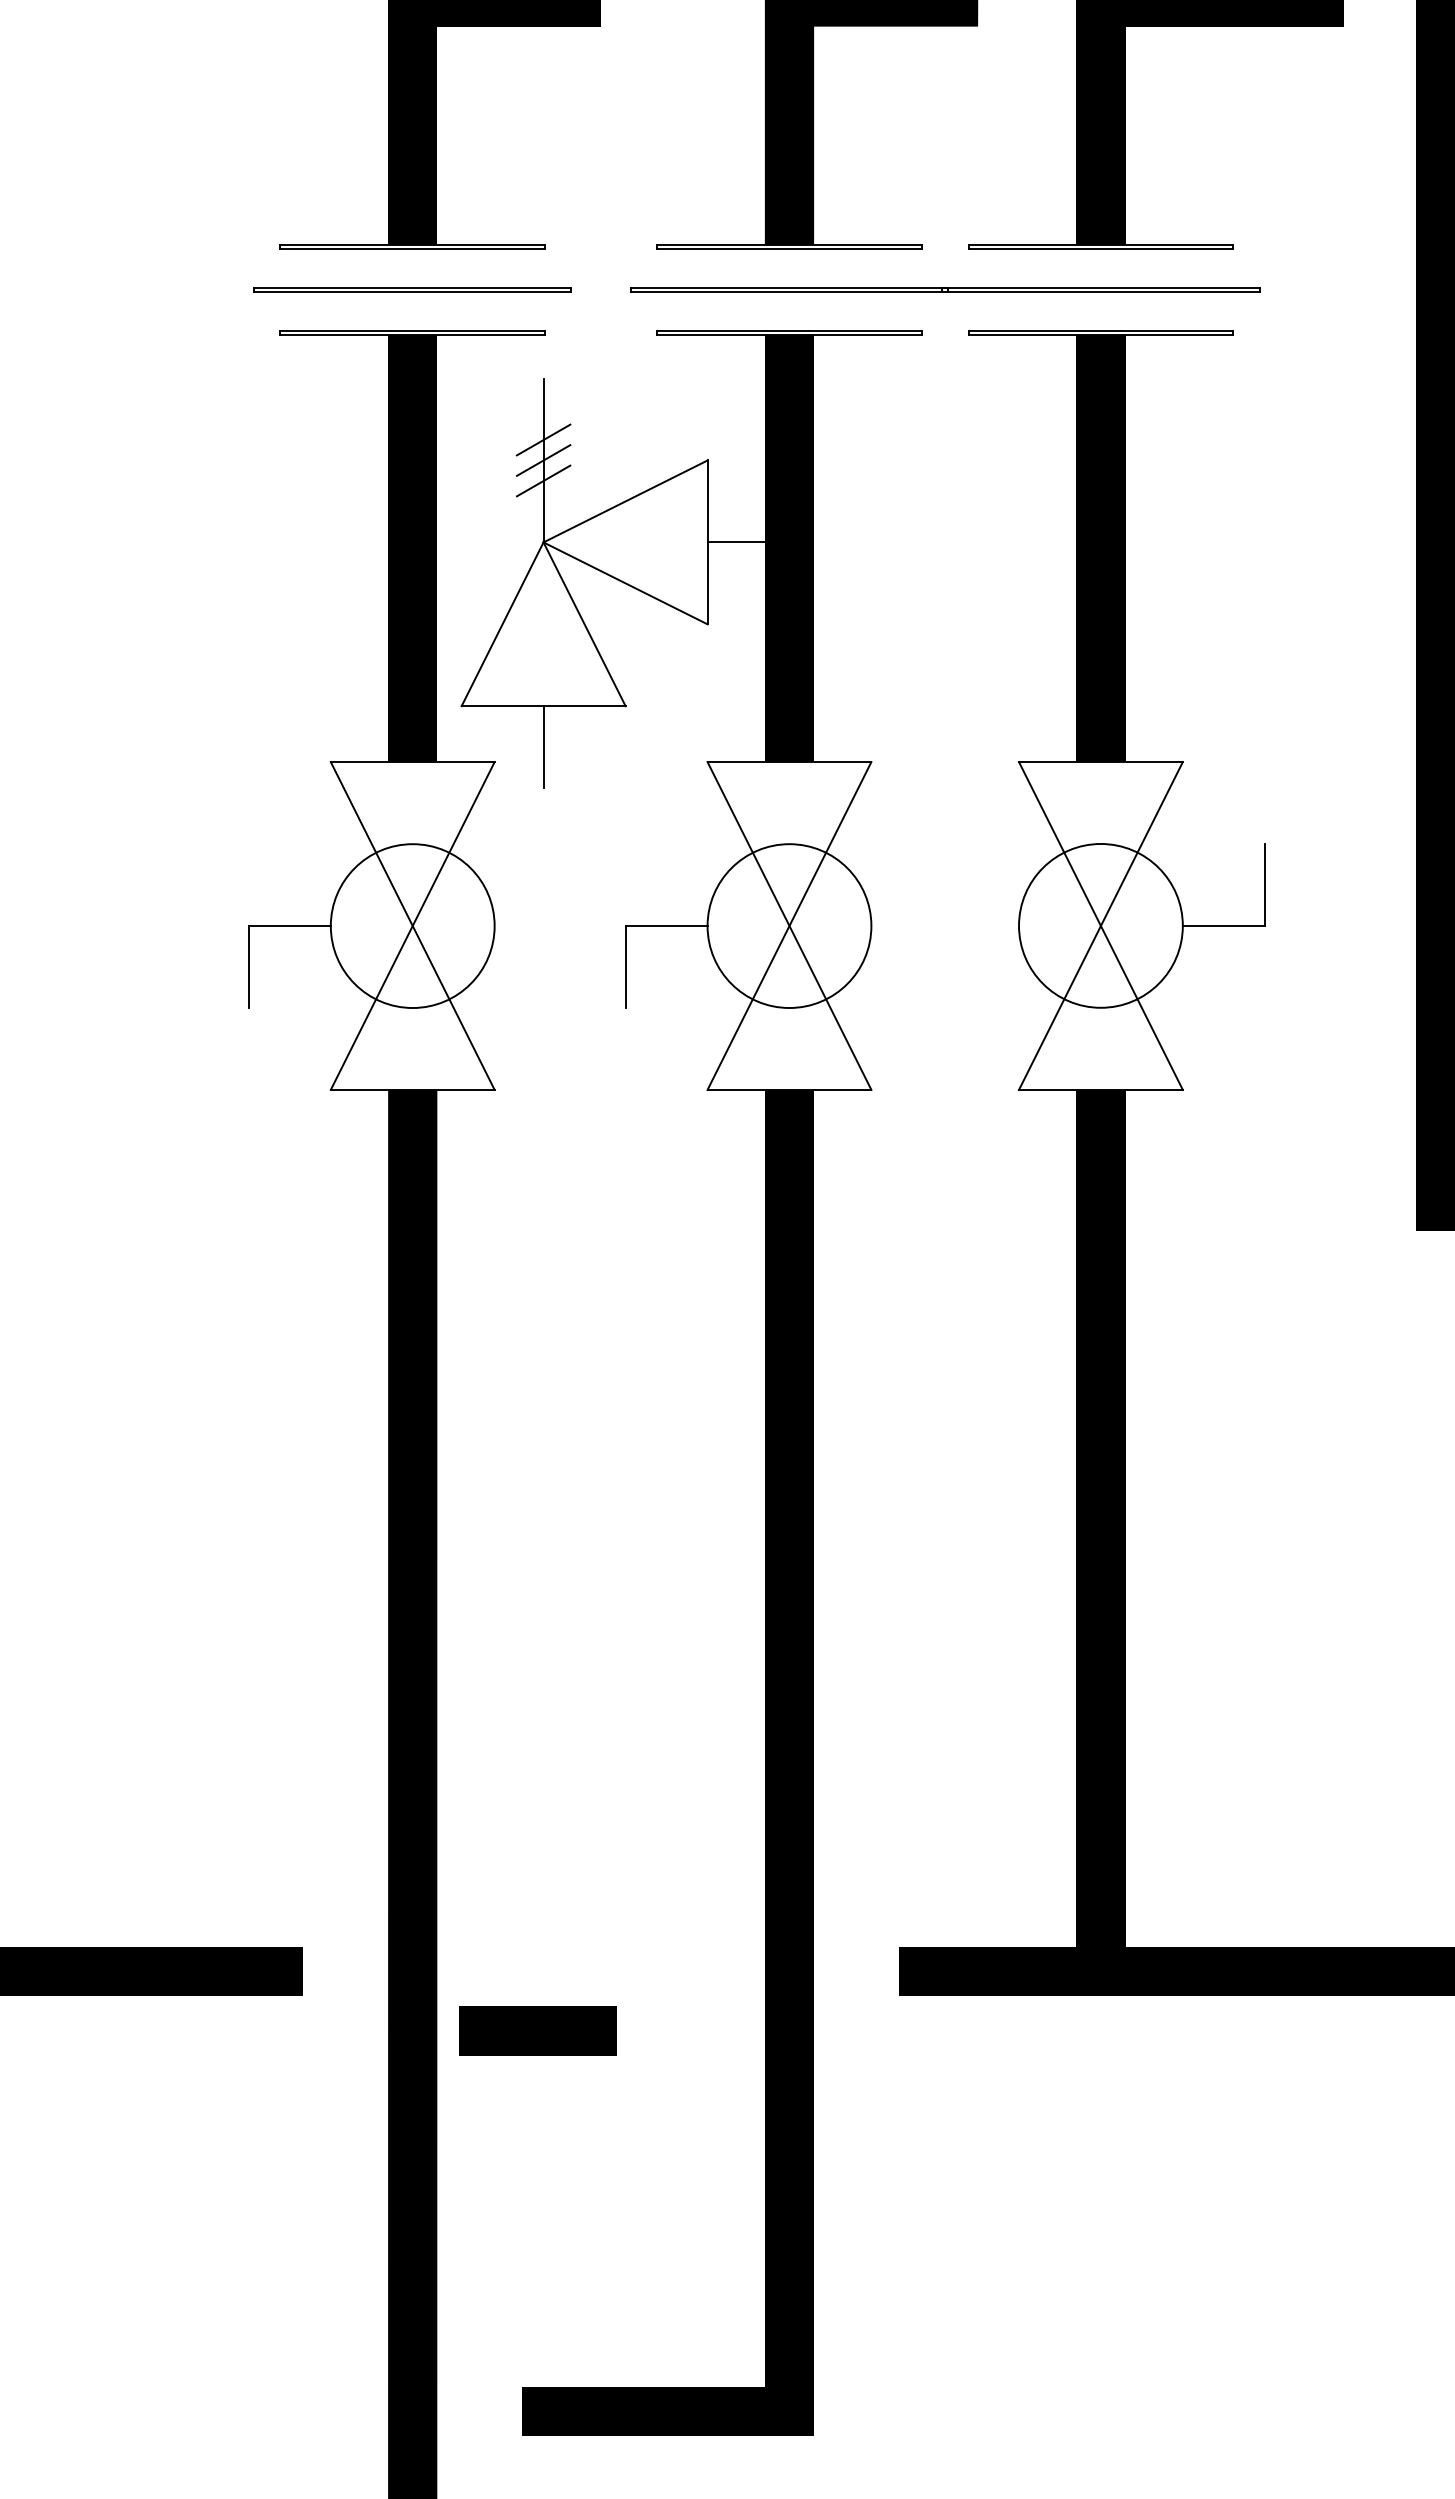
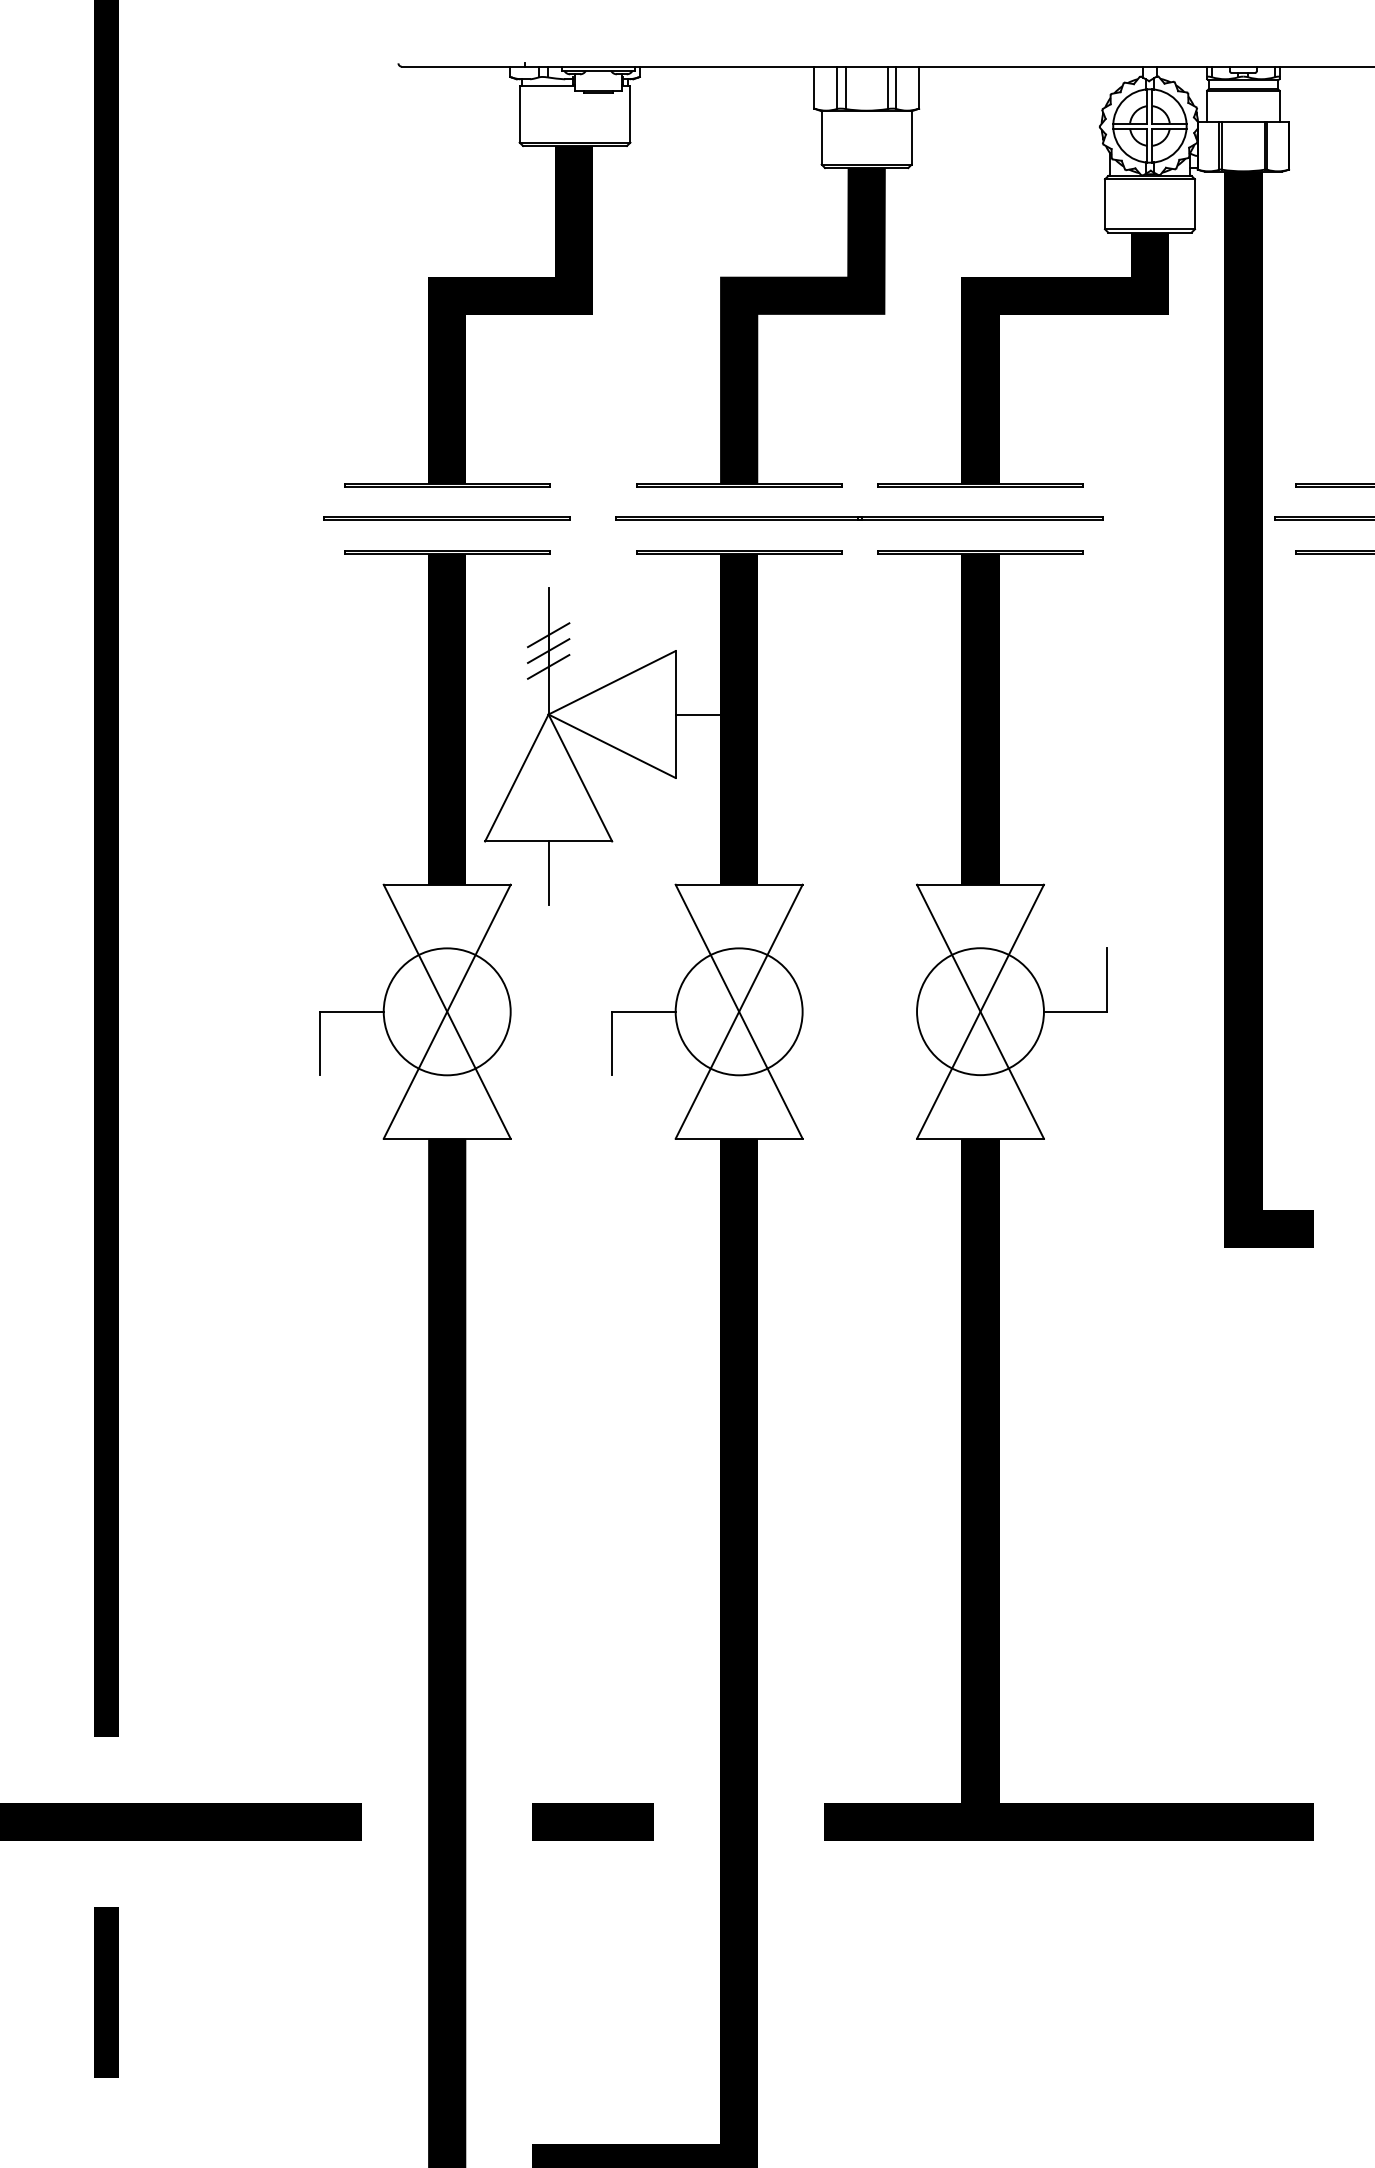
line: (536, 2030) -> (592, 1821), moved

